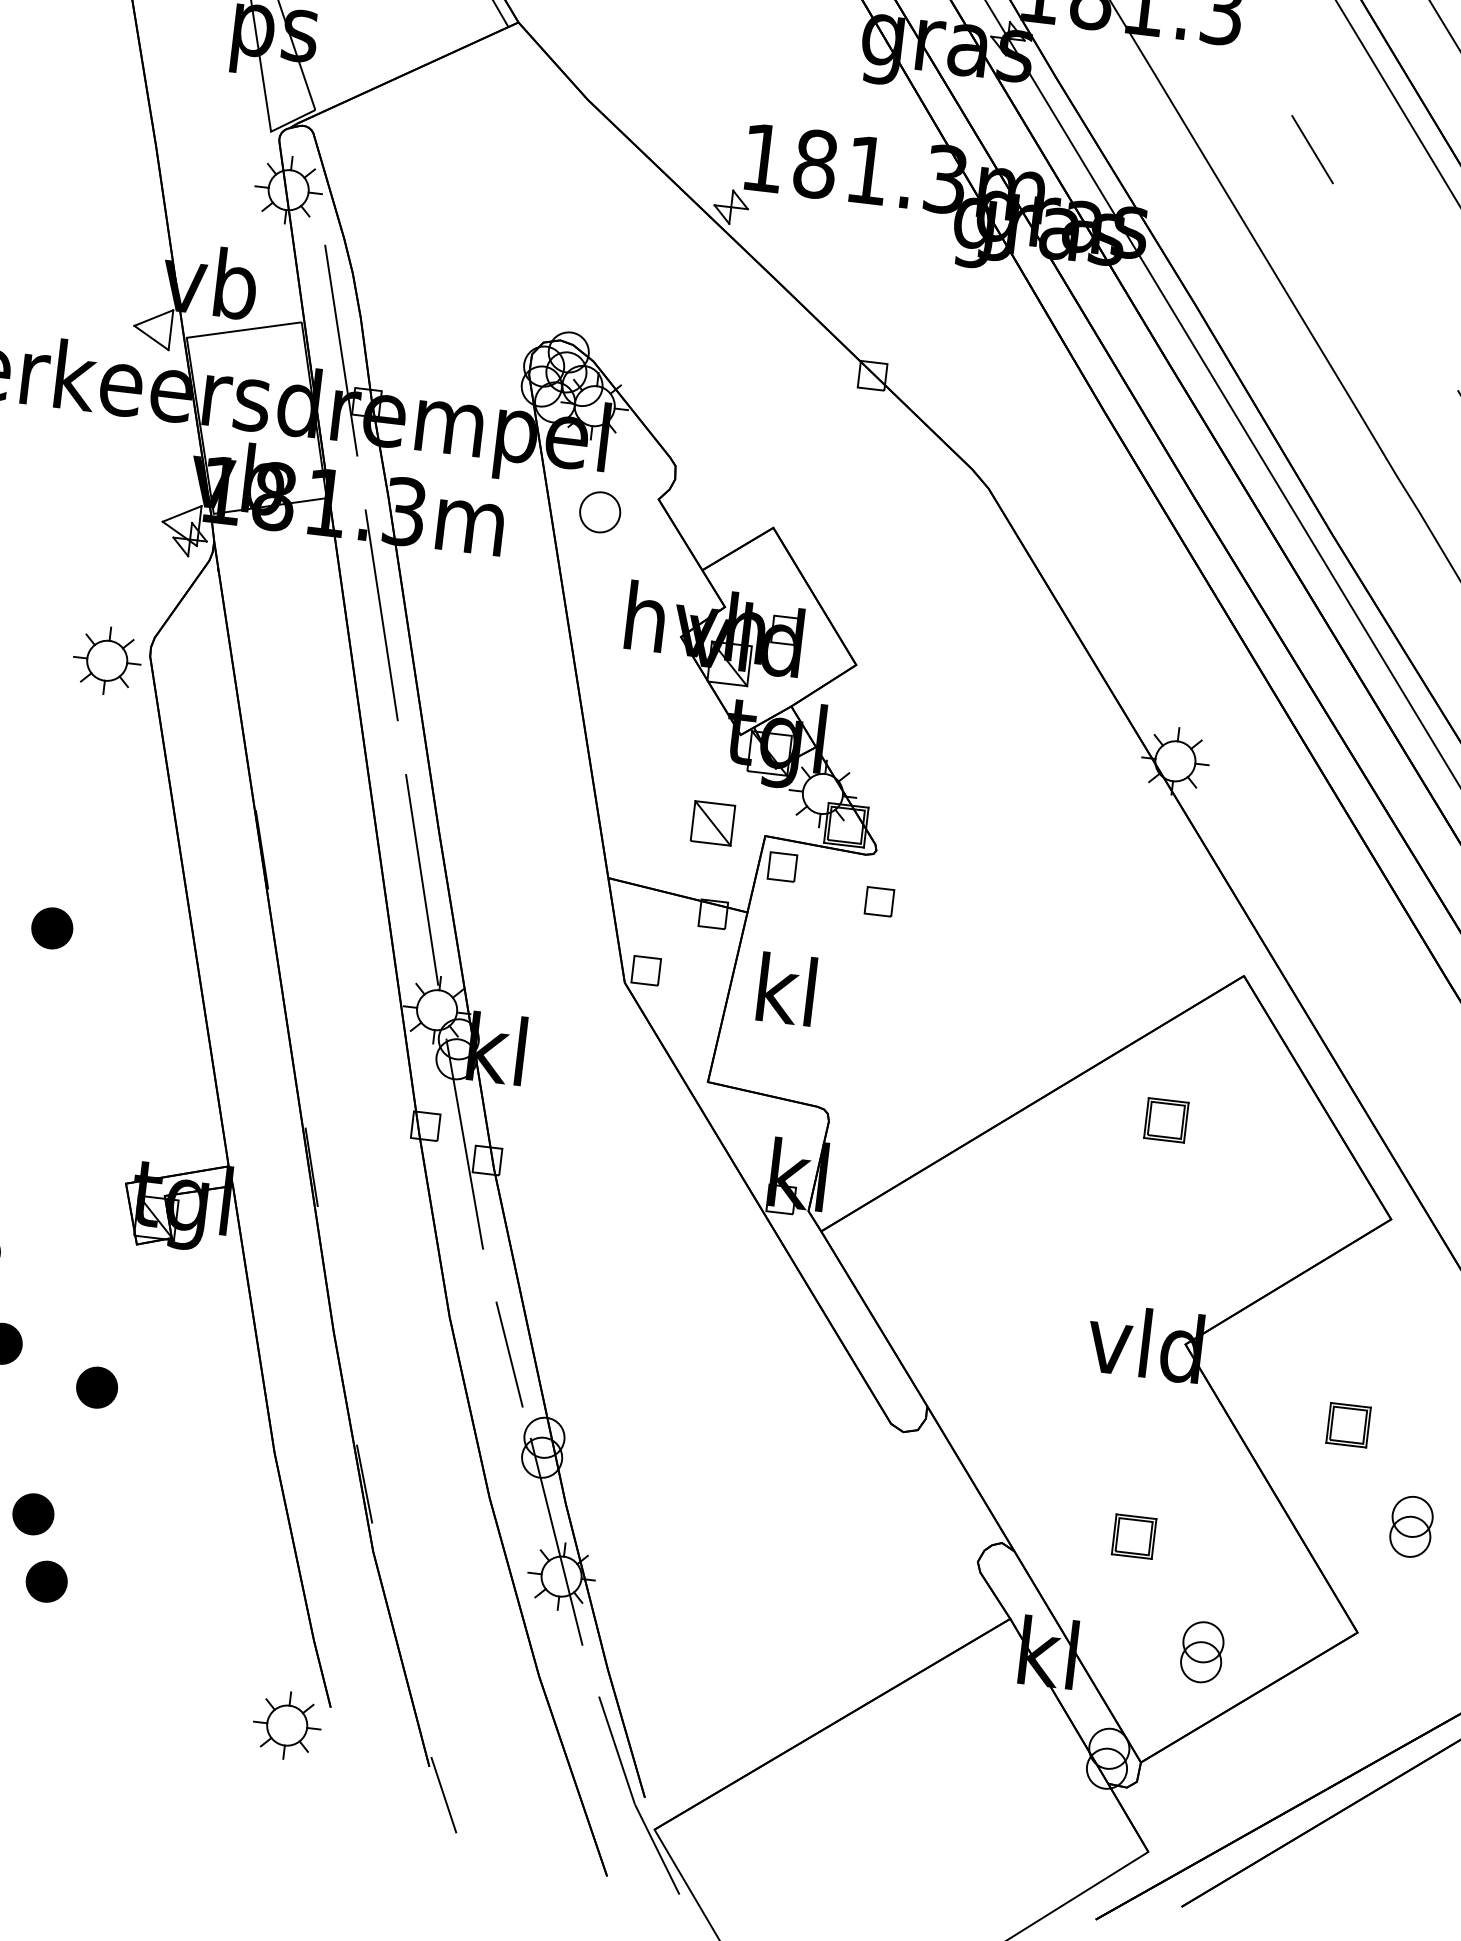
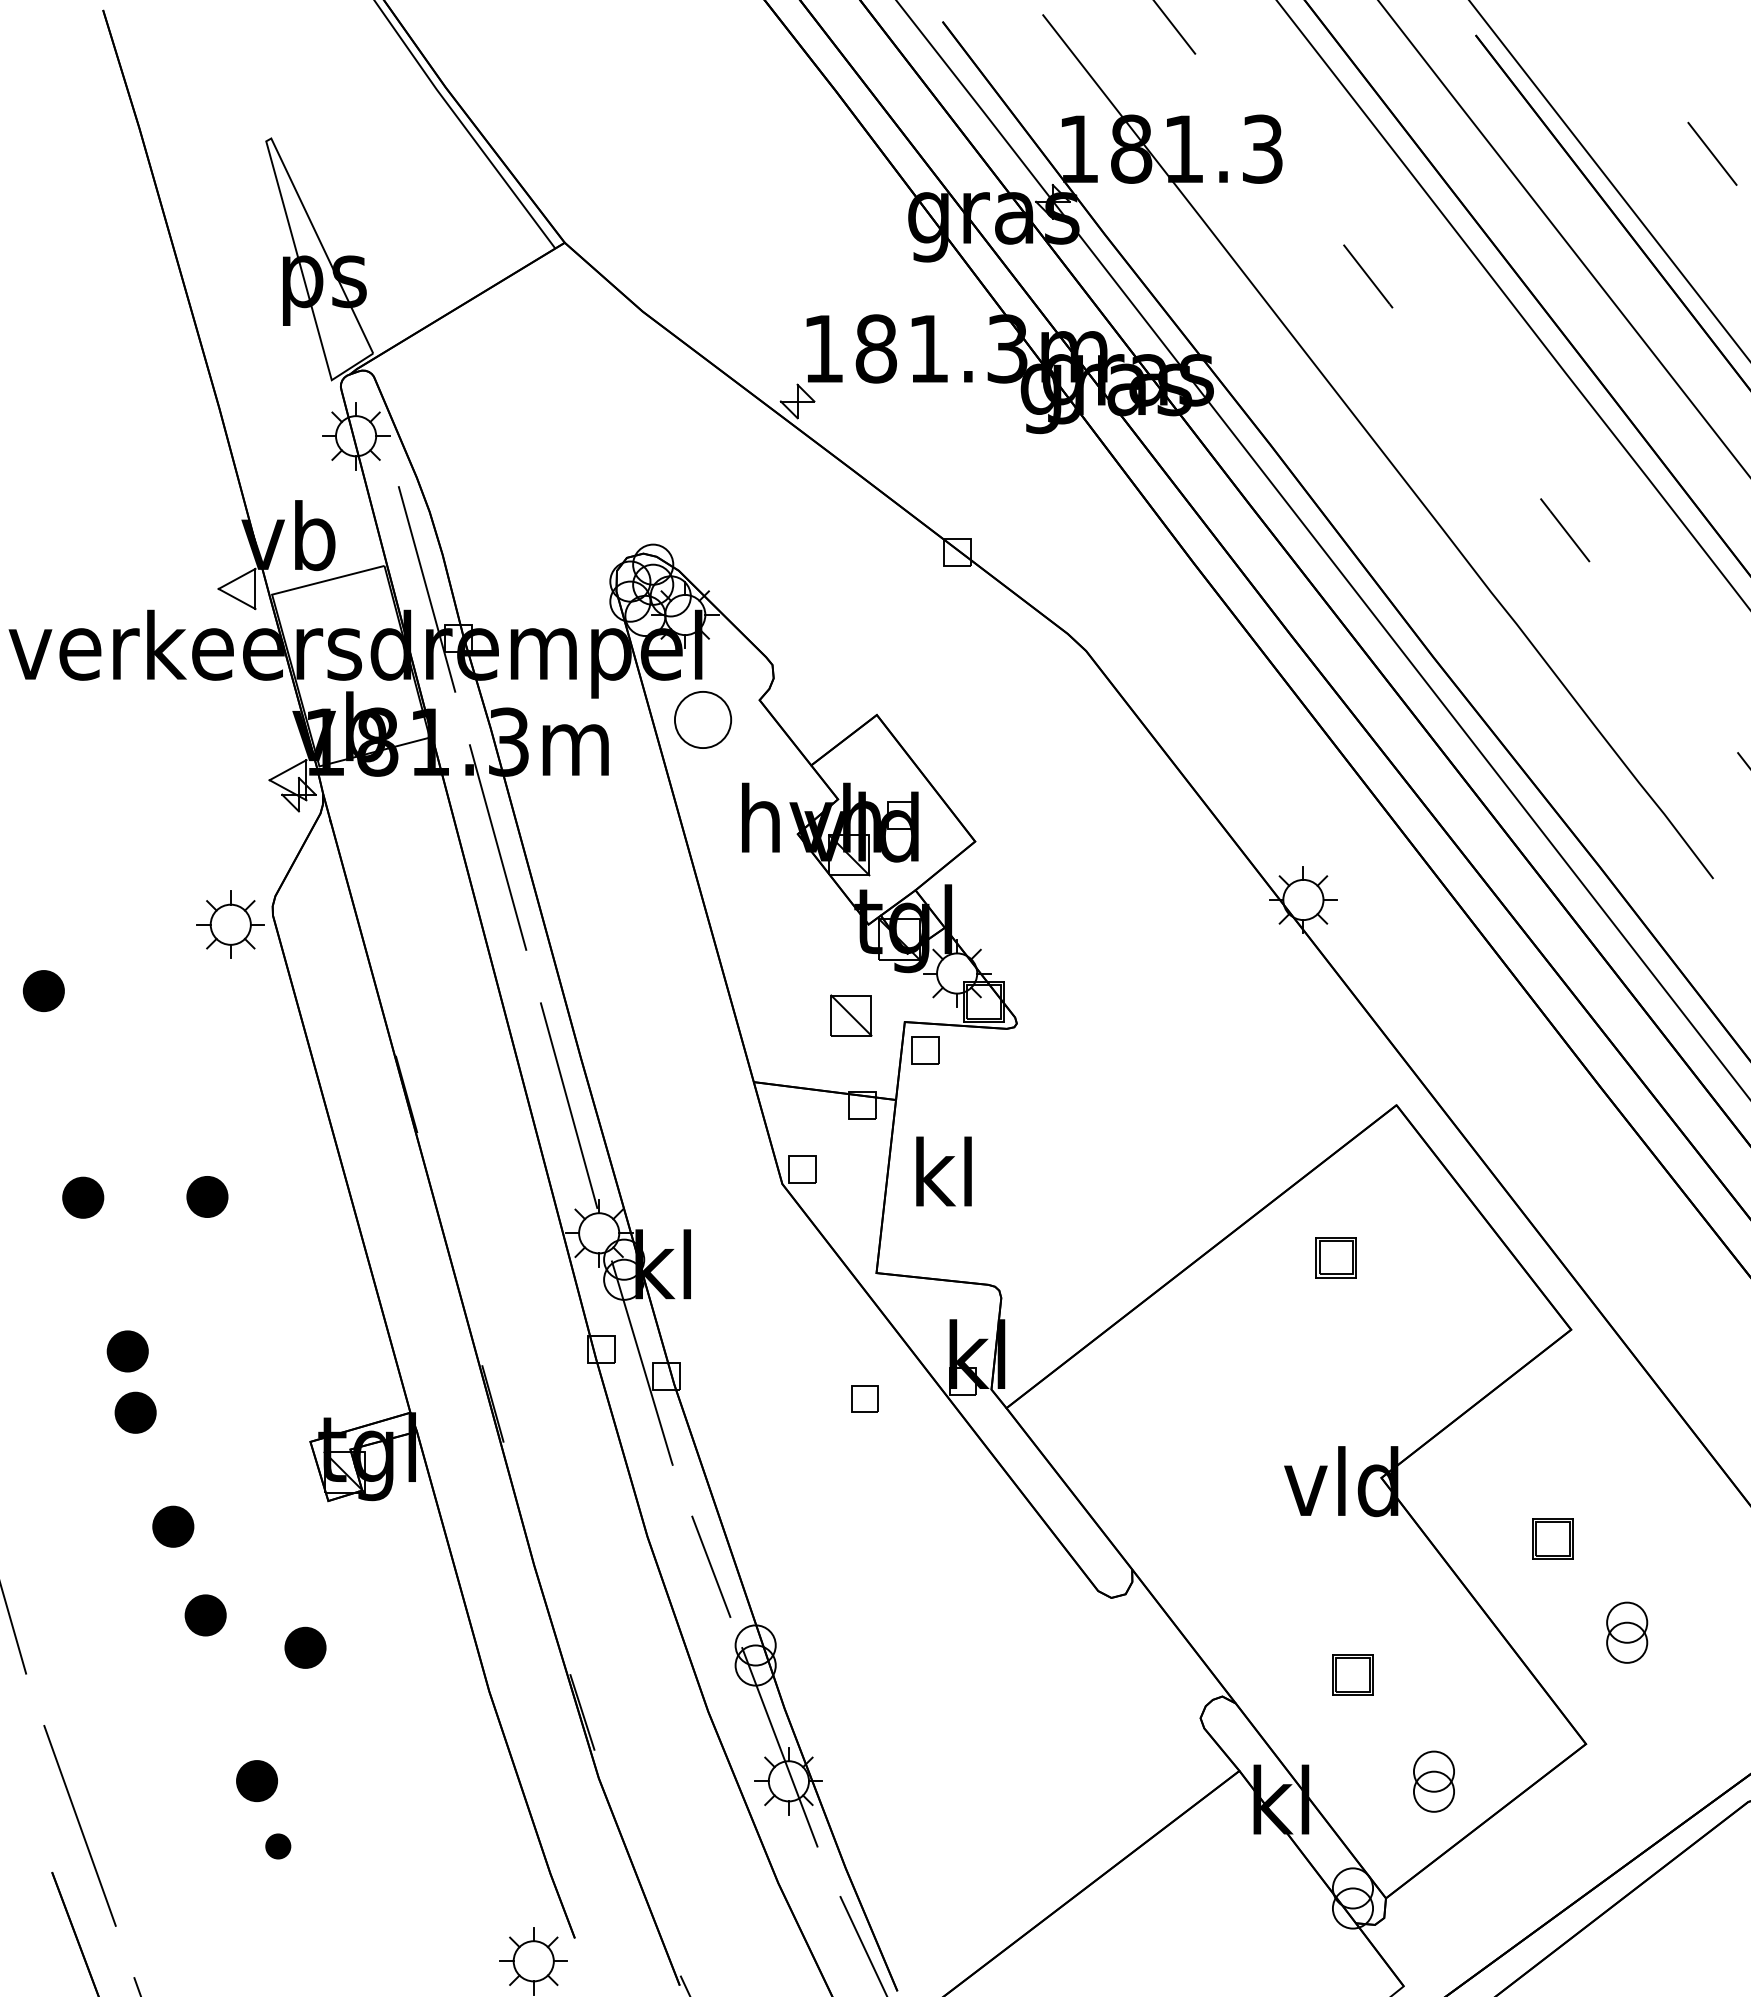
part: (599, 511) -> (702, 719), size x1.4
part: (879, 901) -> (864, 1398), moved
part: (47, 1581) -> (278, 1846), size x0.6

